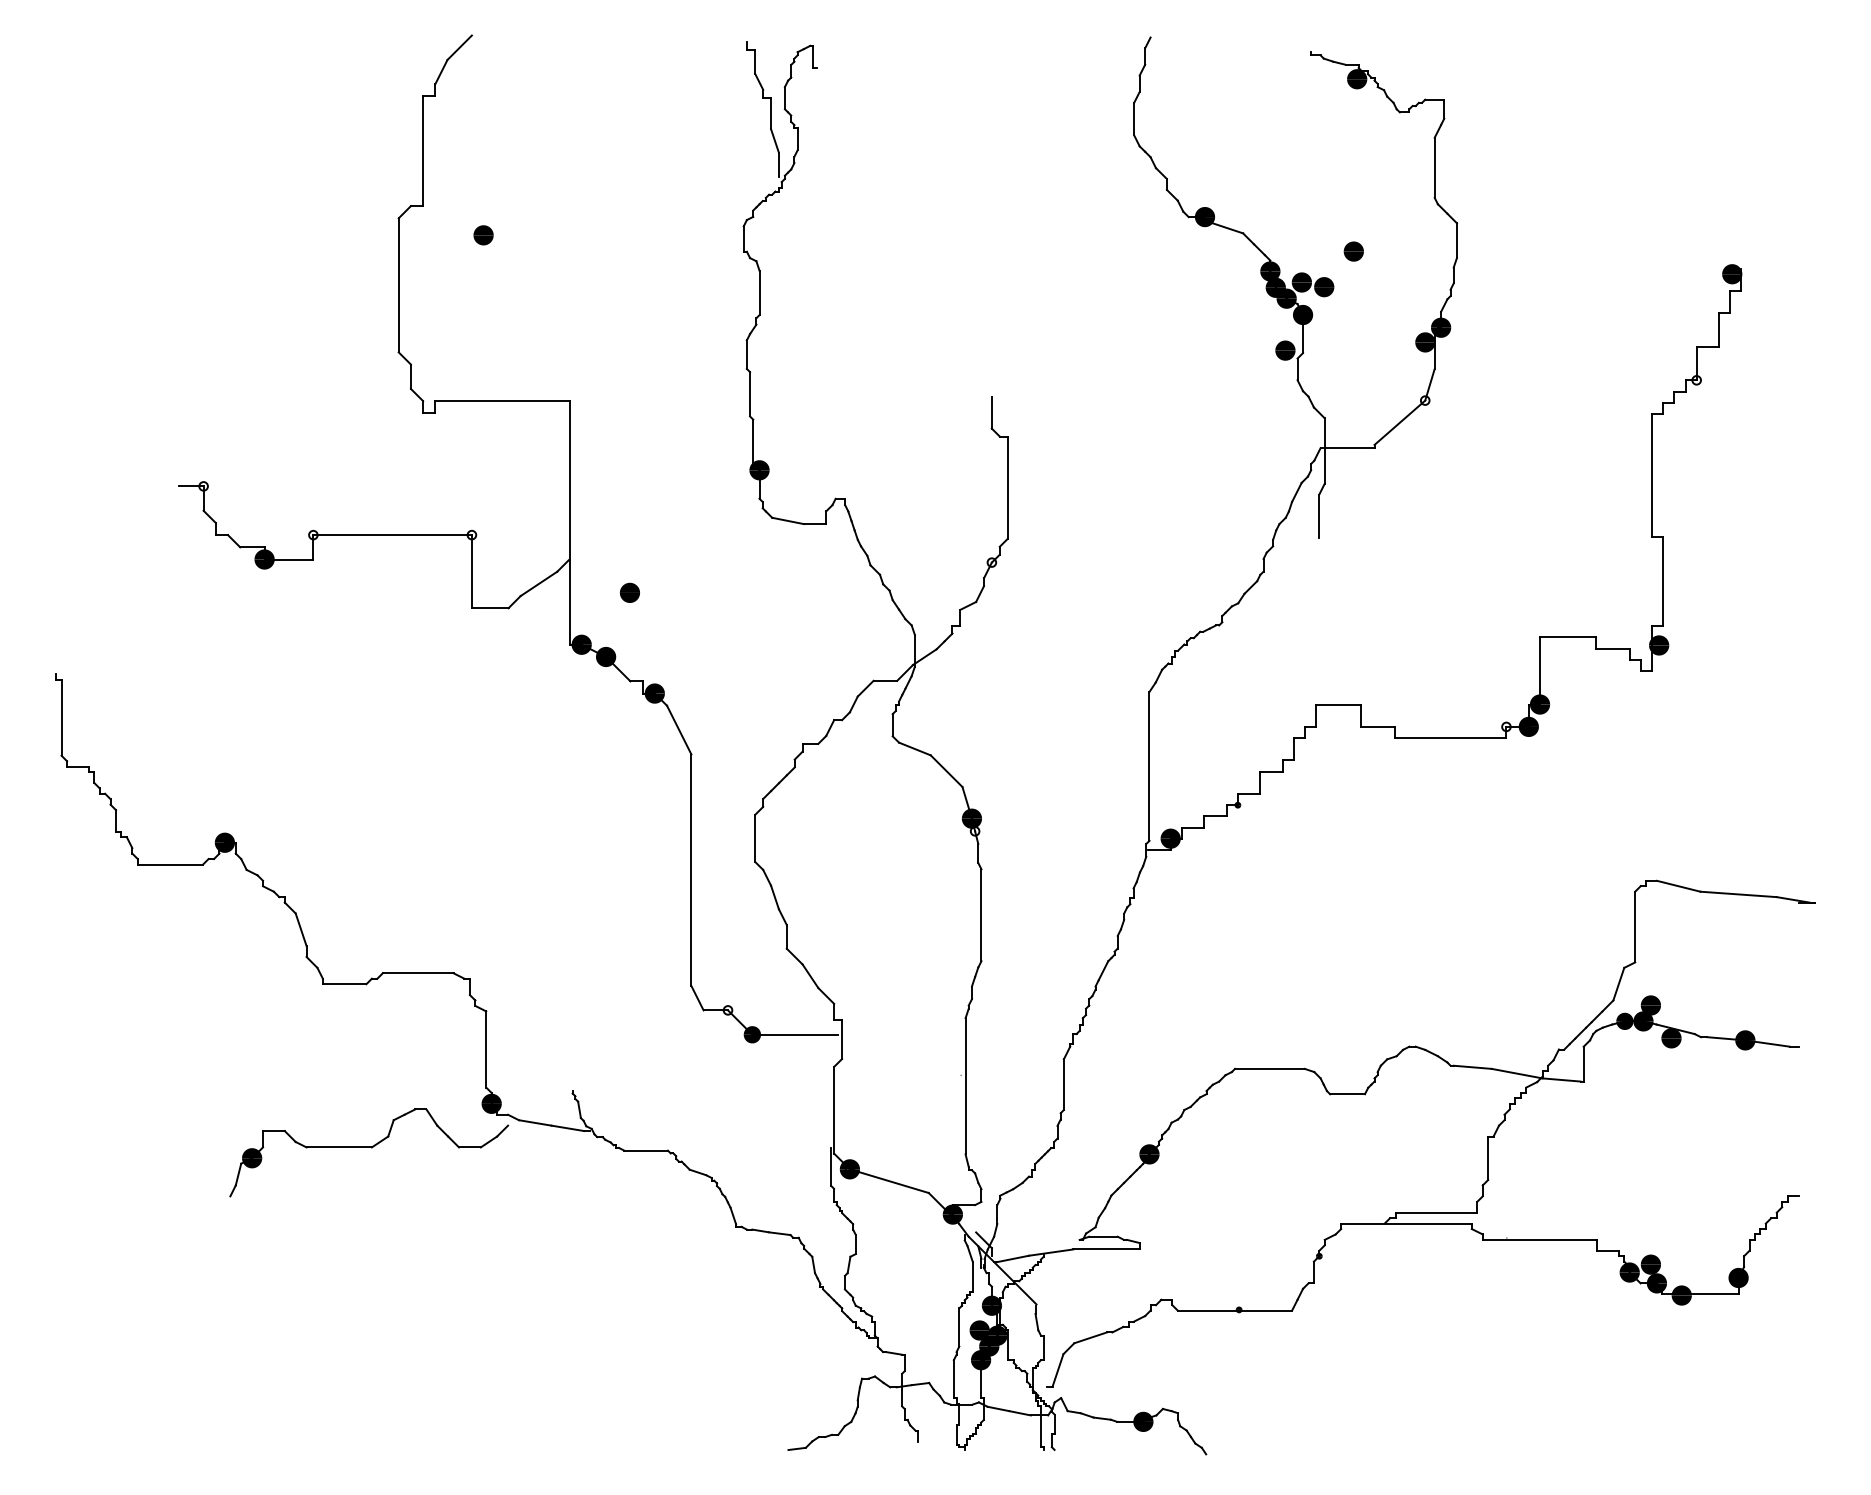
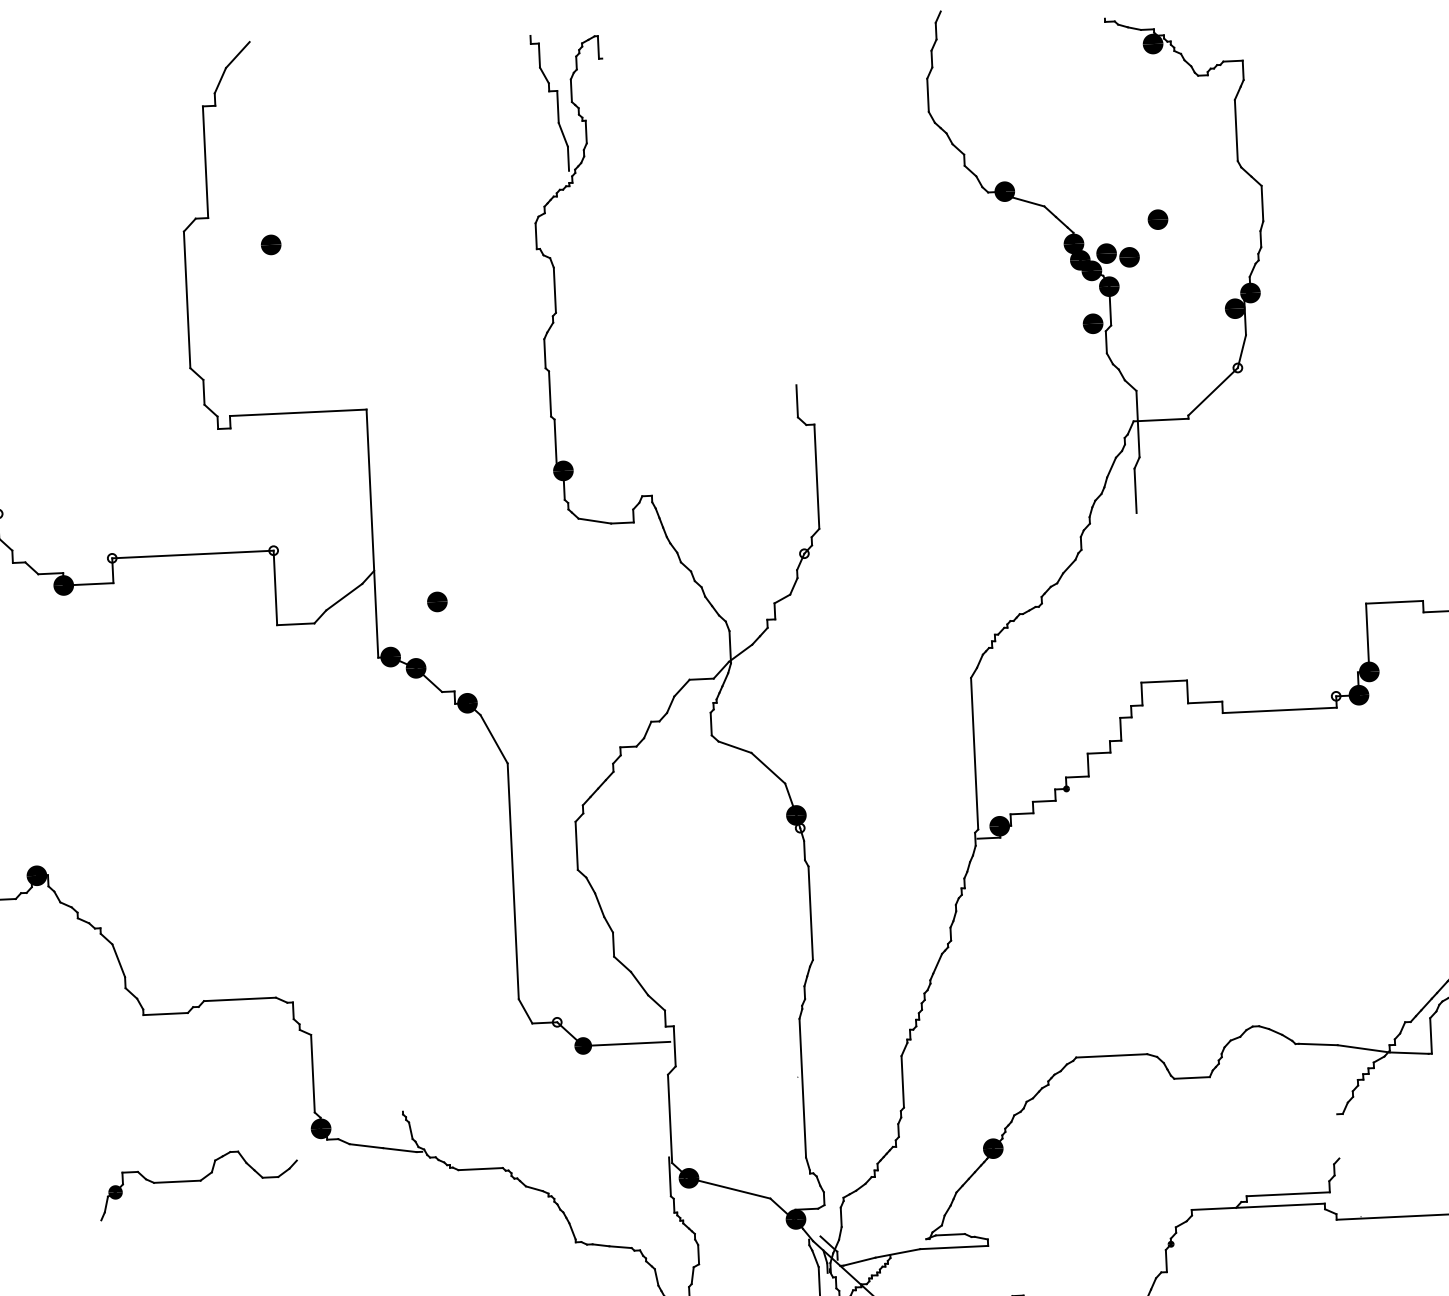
part: (369, 1152) -> (199, 1184), size x0.7
line: (1488, 1158) -> (1338, 1136), removed

